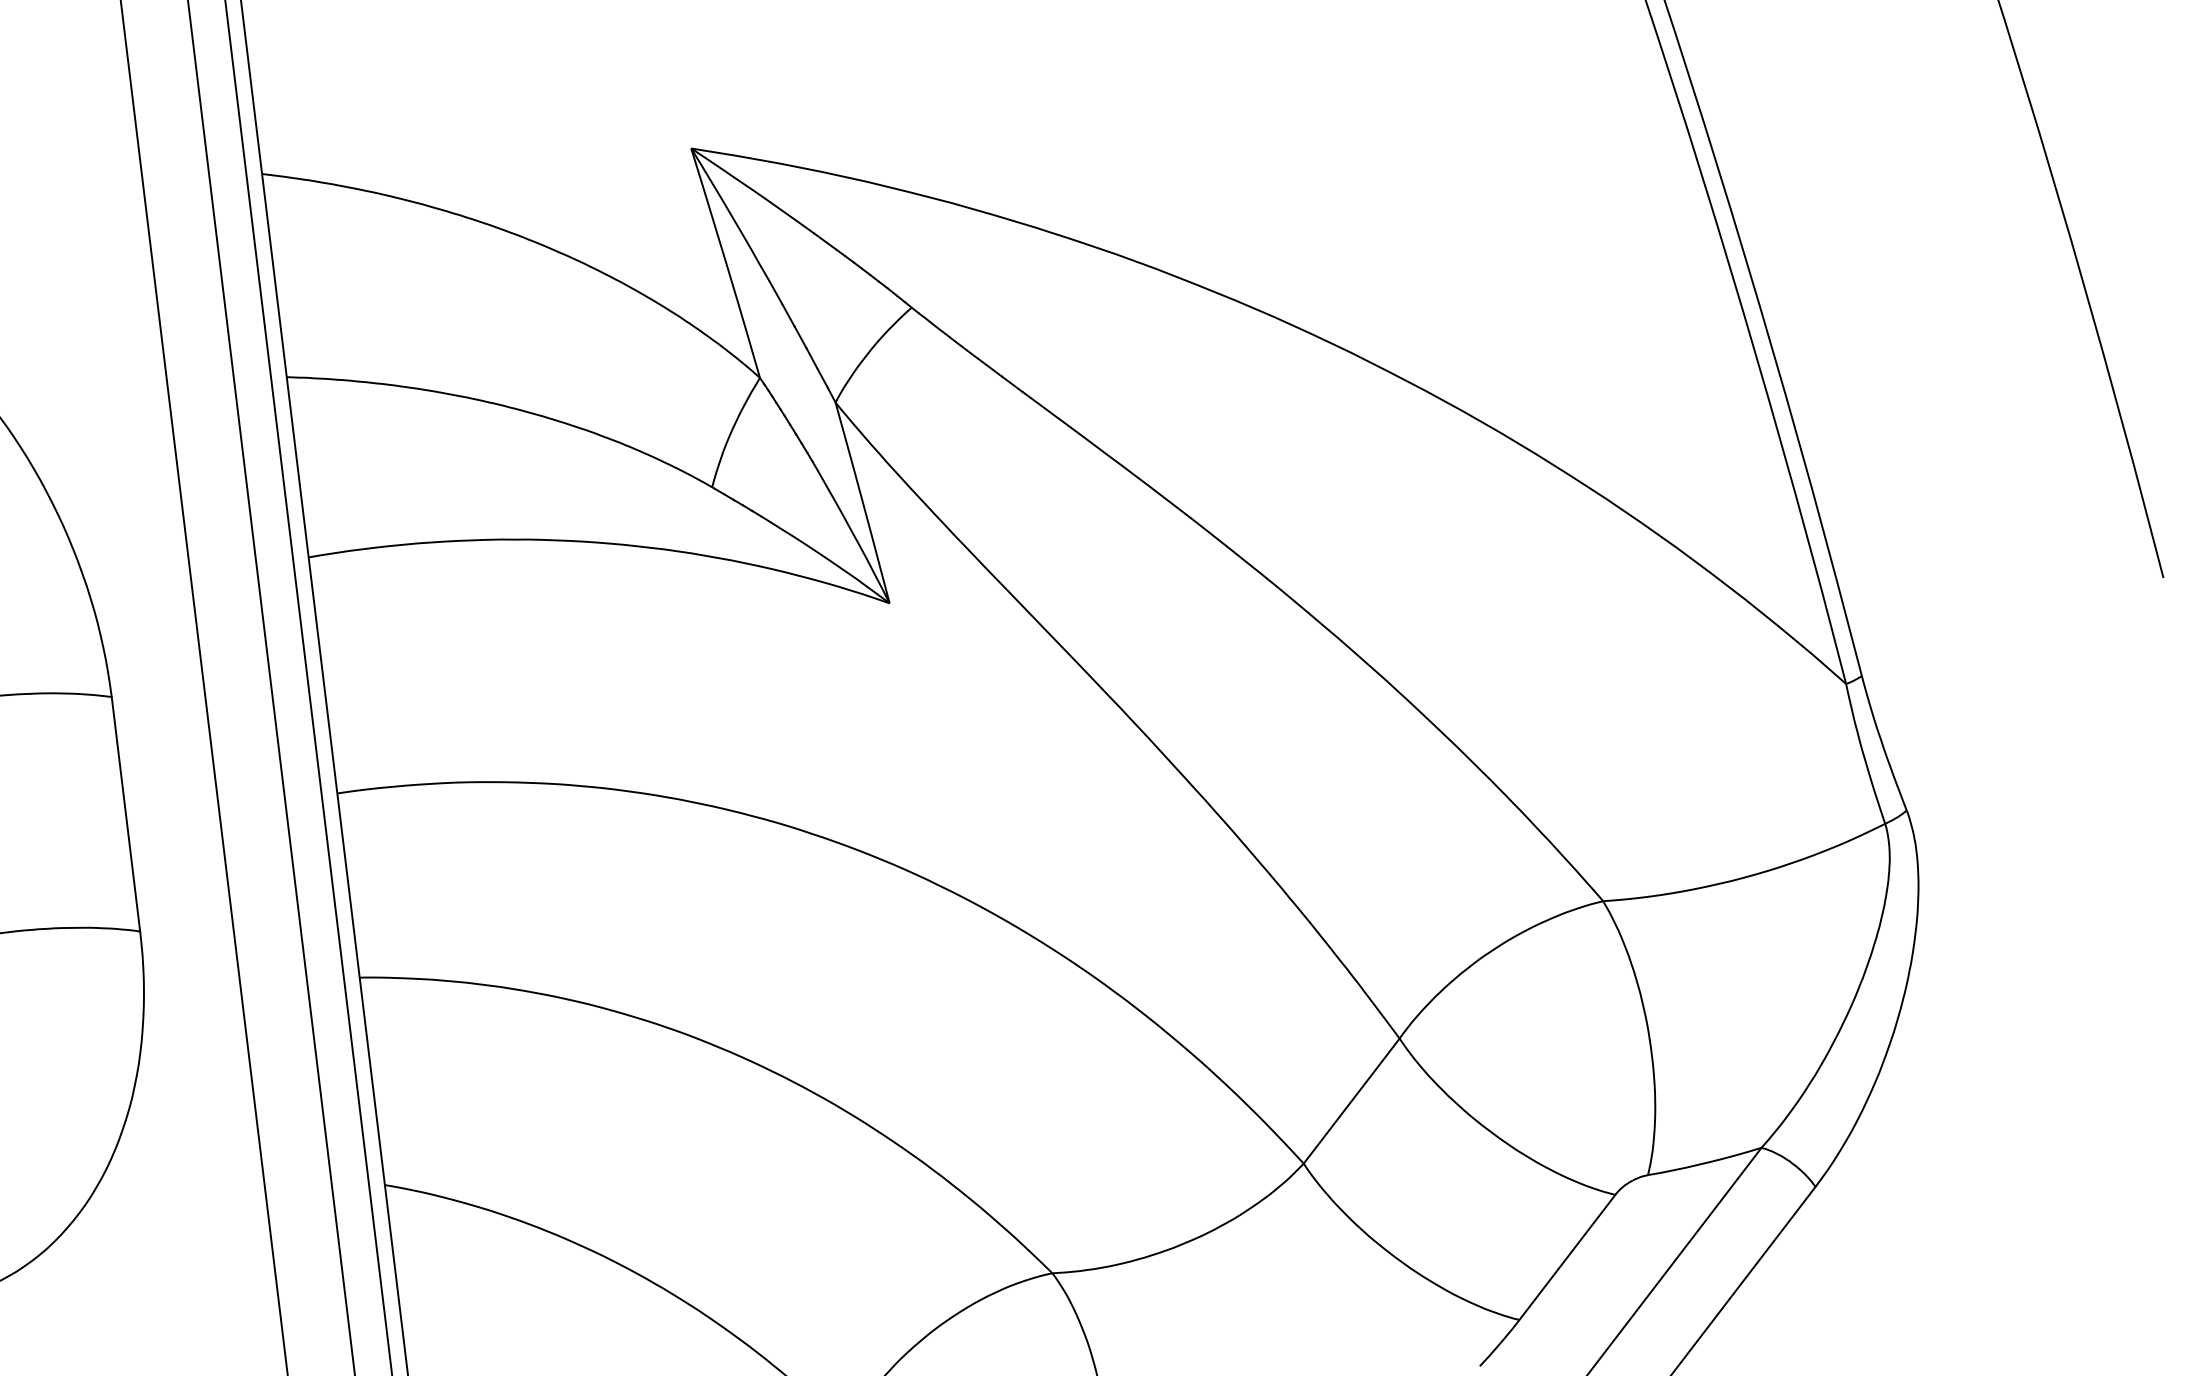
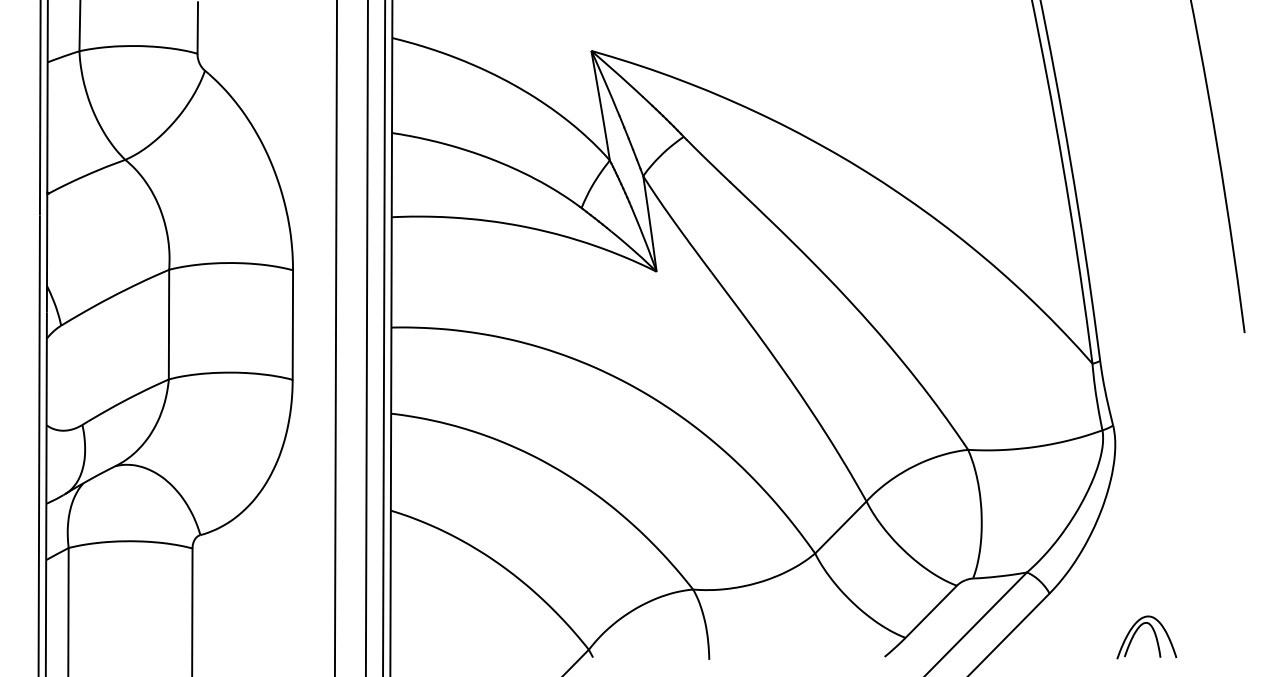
part: (2051, 1248) -> (1154, 635), added

